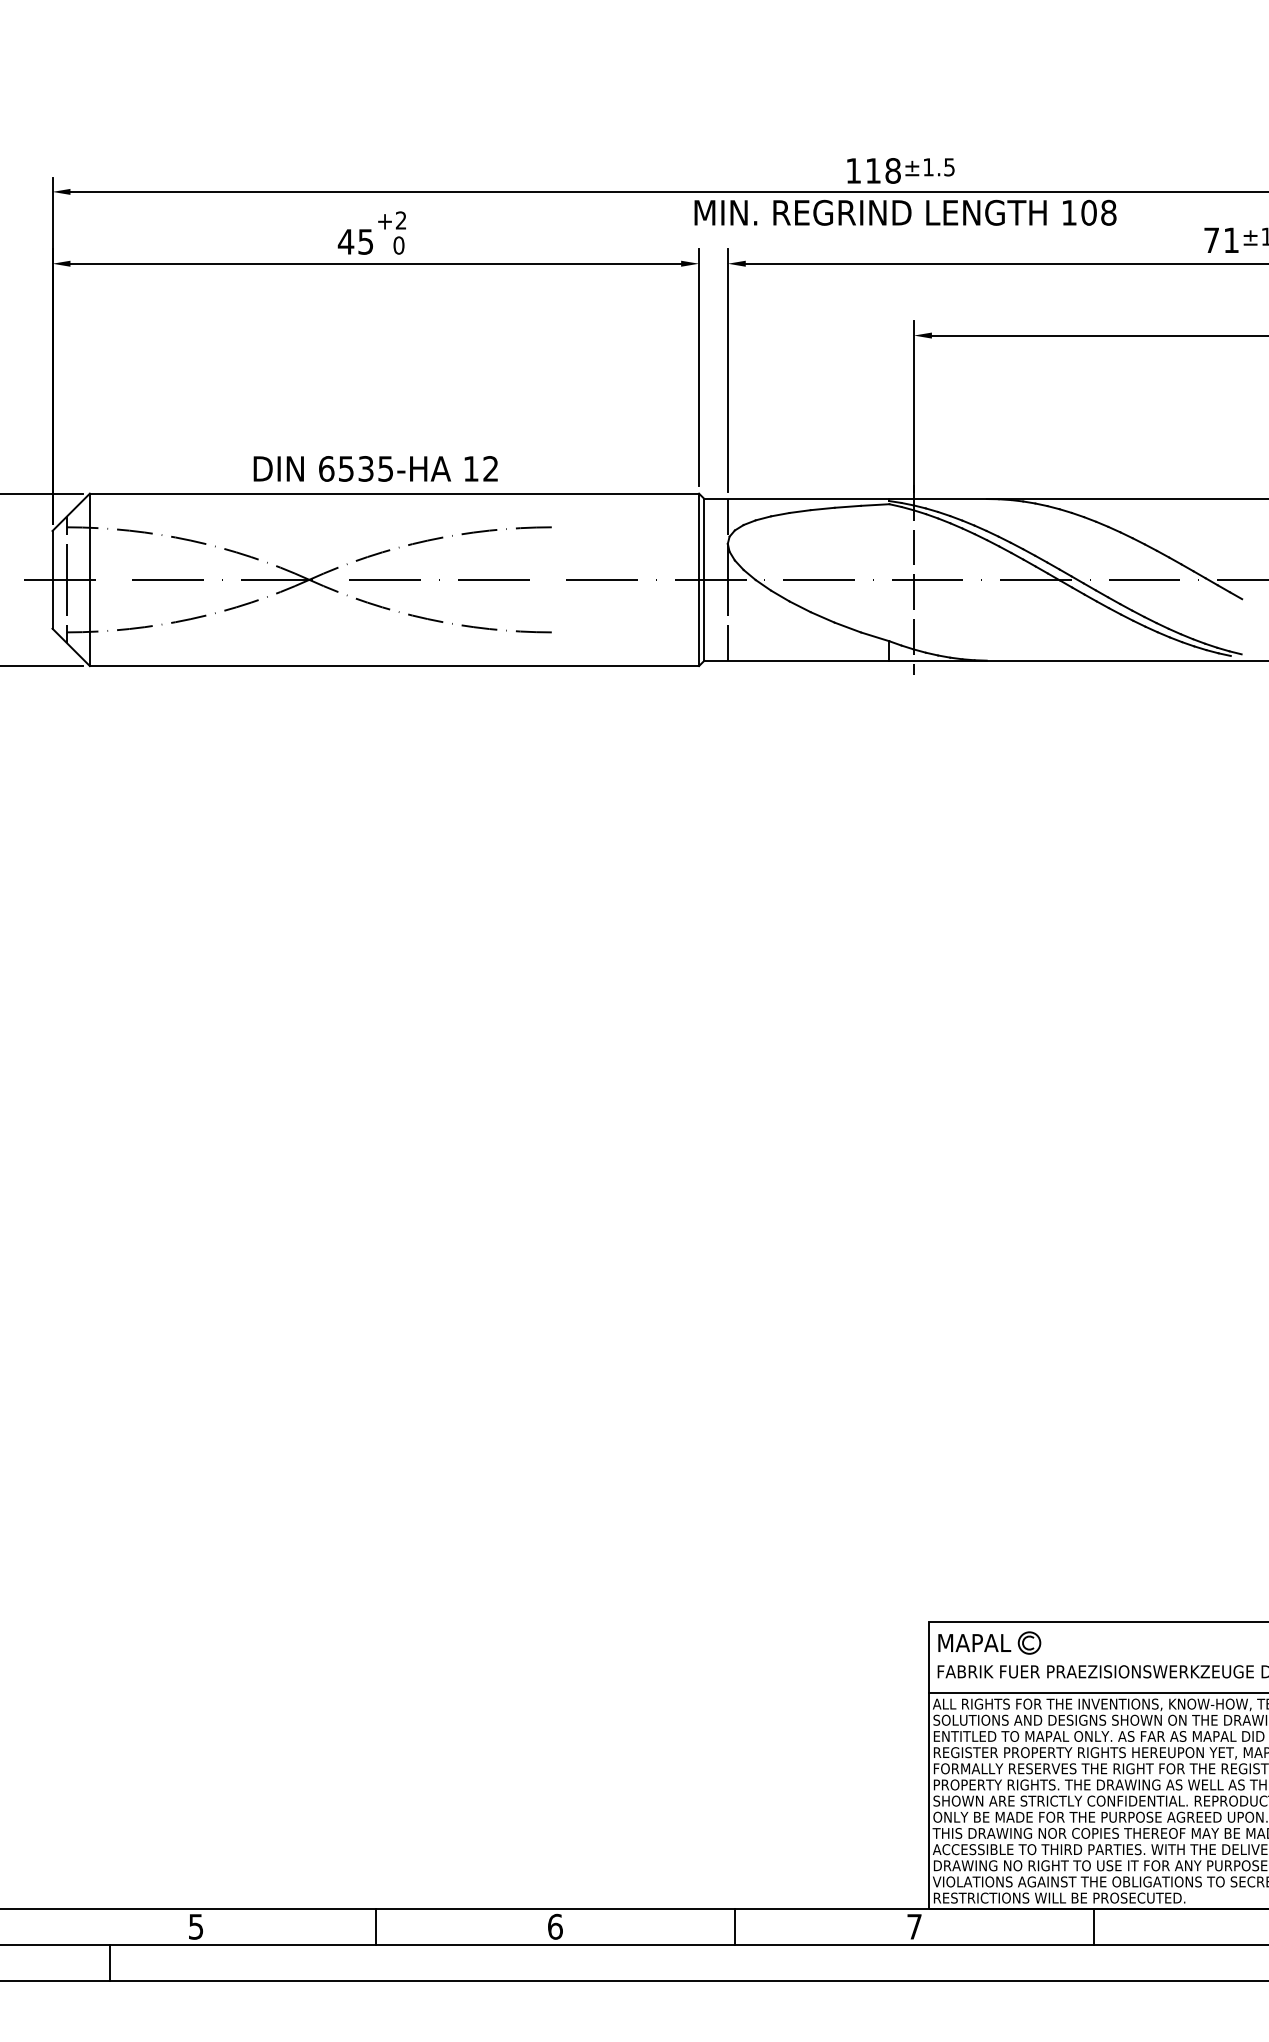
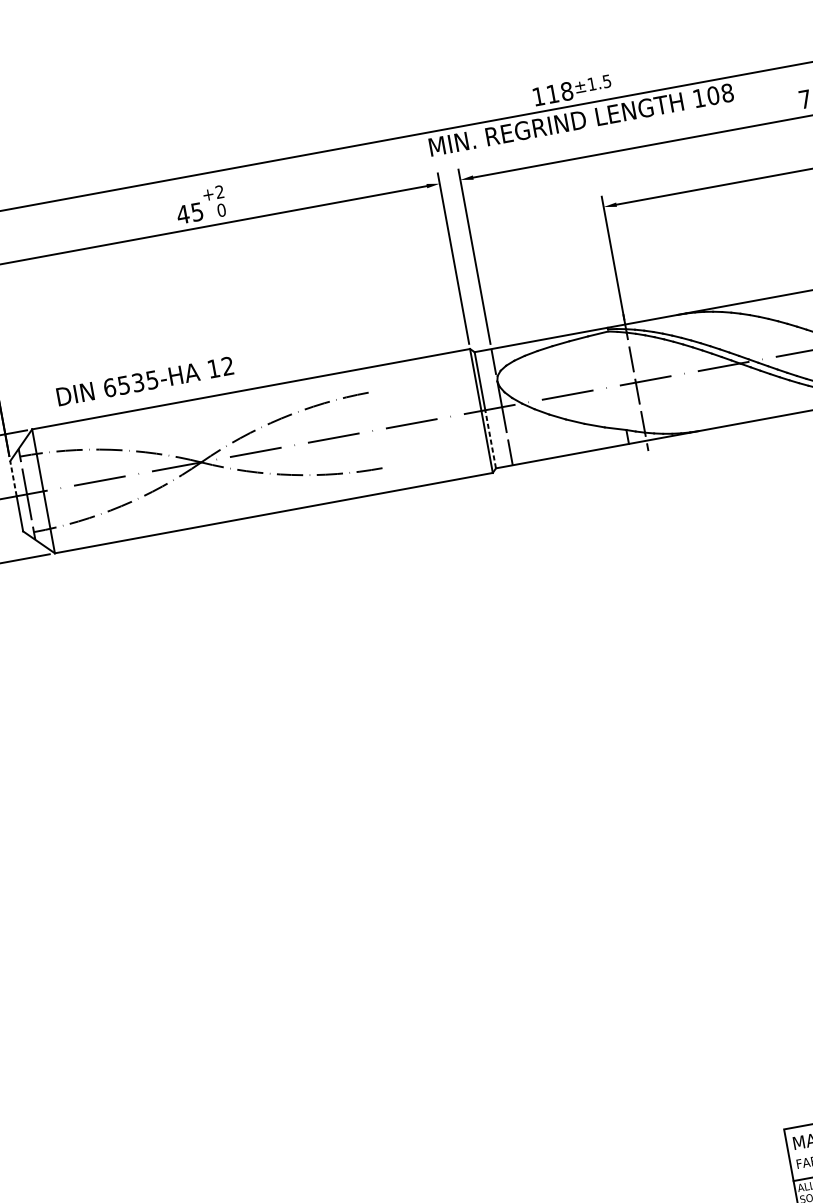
text: (375, 468) -> (144, 381), moved
line: (52, 554) -> (13, 478), solid -> dashed
line: (704, 619) -> (490, 438), solid -> dashed

